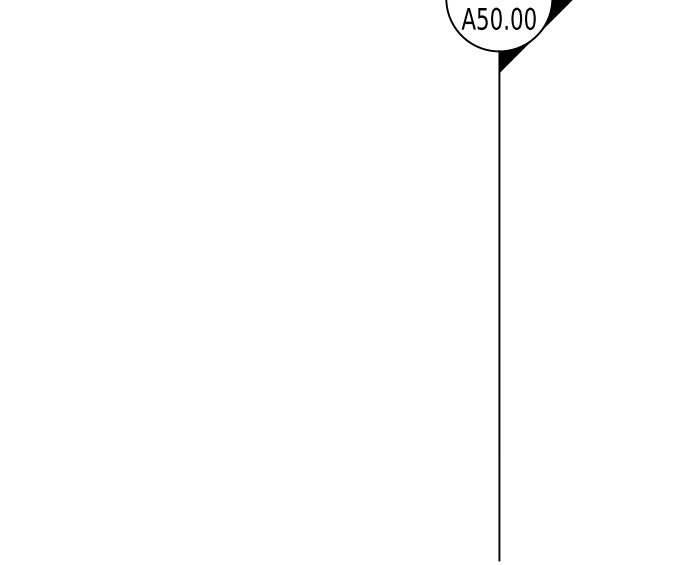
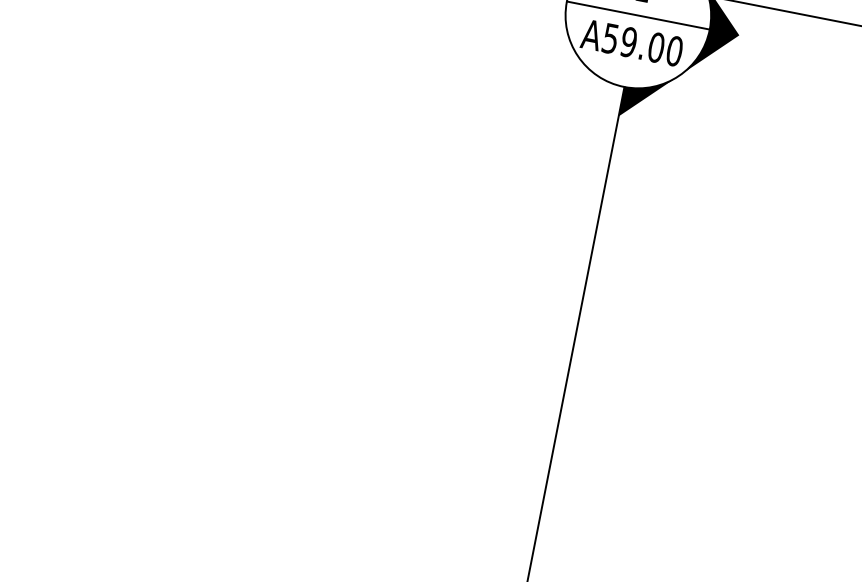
text: (496, 18) -> (629, 41), A50.00 -> A59.00

